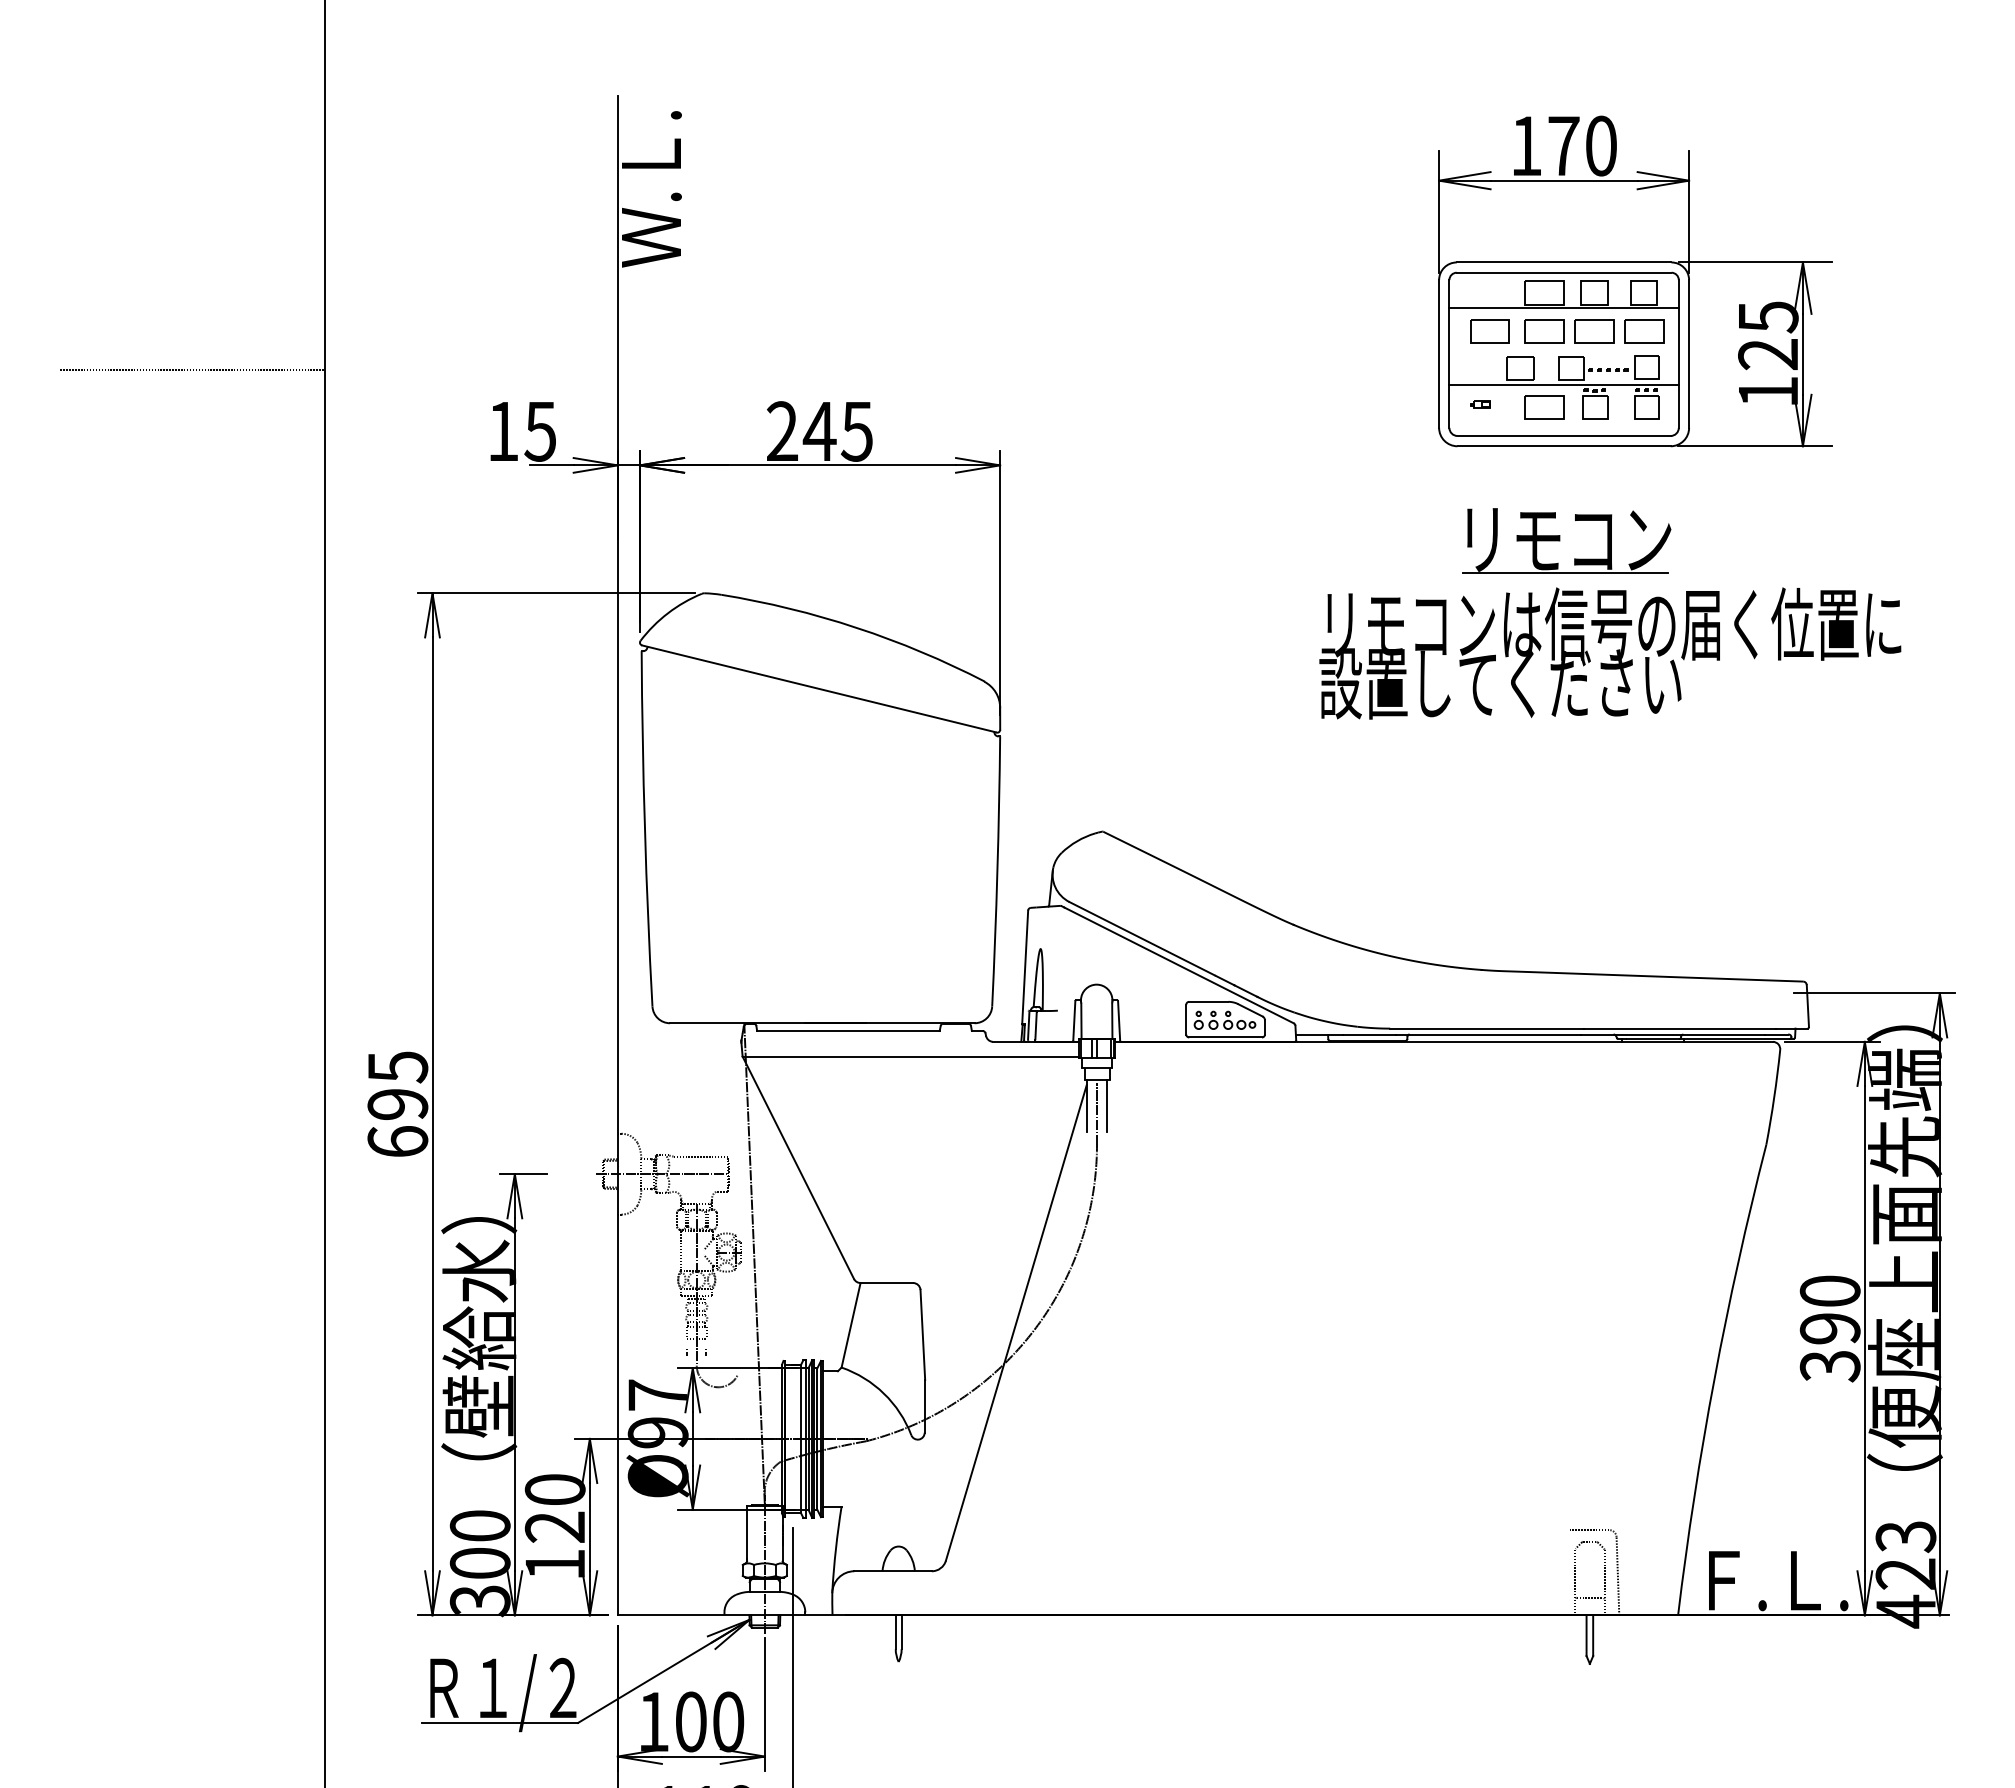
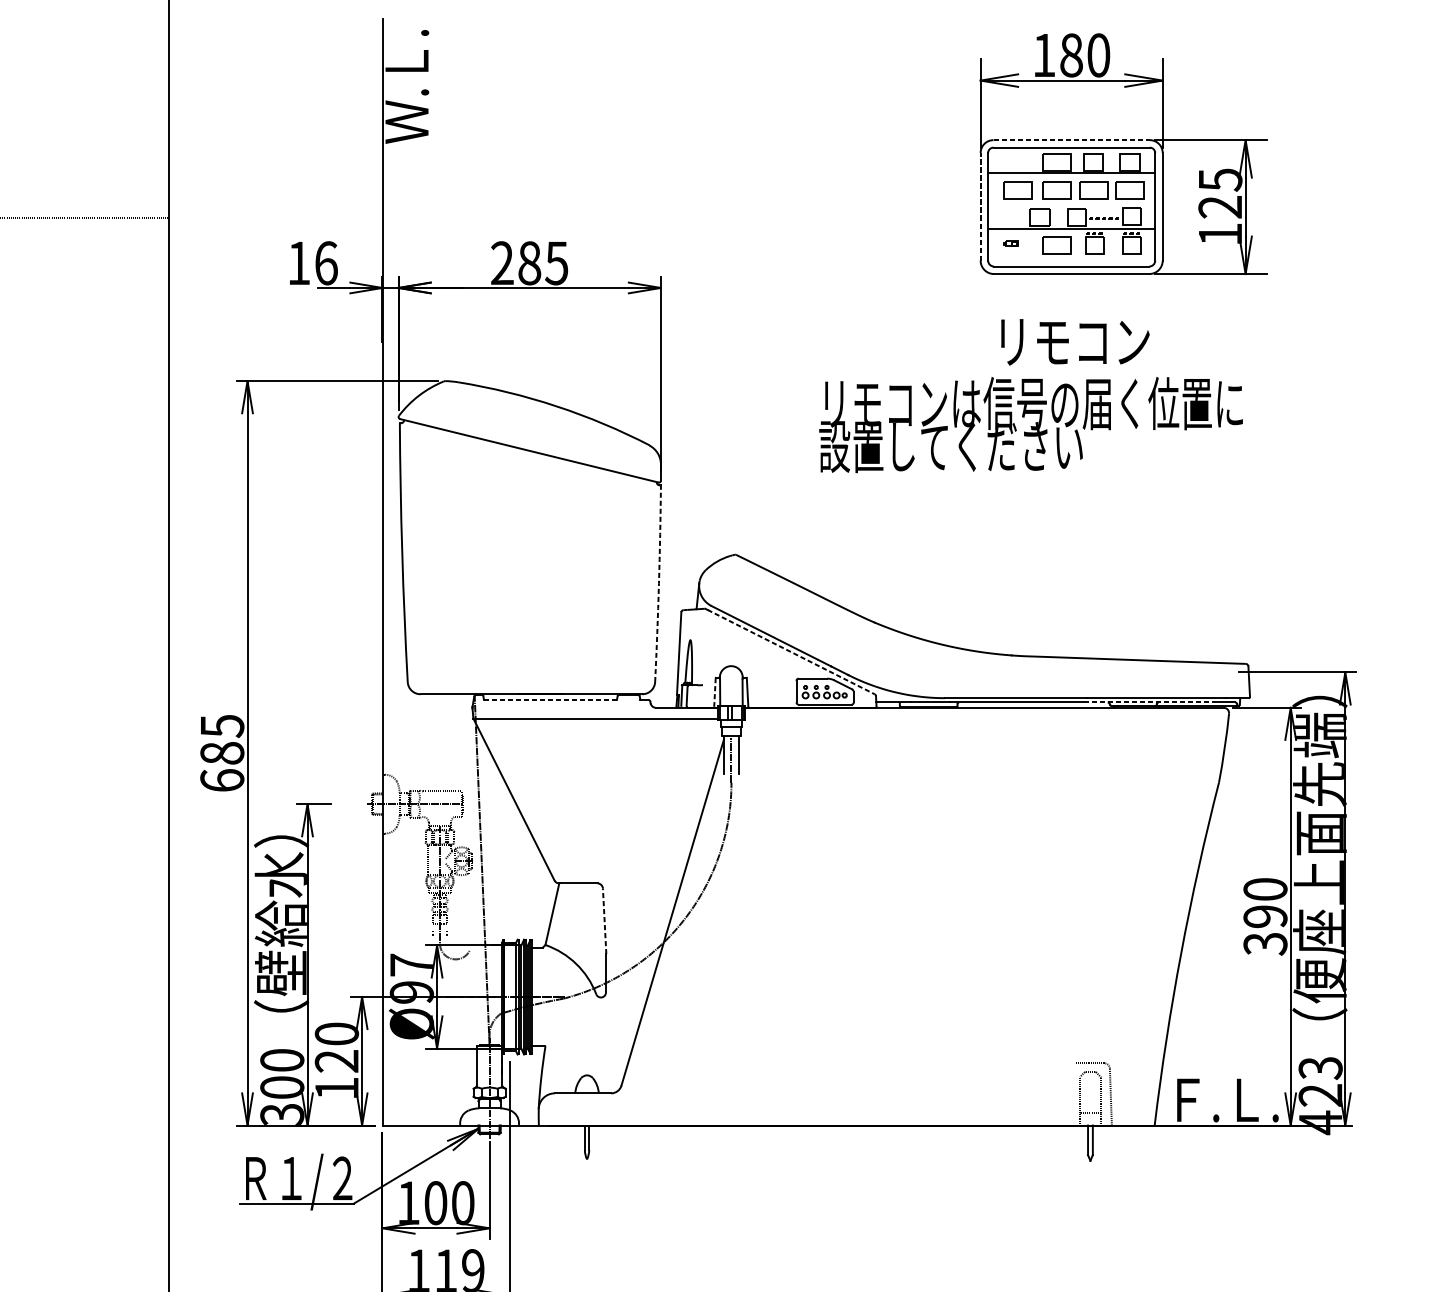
text: (1563, 145) -> (1071, 54), 170 -> 180
line: (1564, 262) -> (1071, 140), solid -> dashed
line: (1439, 353) -> (980, 206), solid -> dashed
text: (540, 431) -> (326, 263), 15 -> 16
text: (819, 431) -> (529, 263), 245 -> 285
line: (1564, 572) -> (1071, 365), removed
text: (1610, 653) -> (1031, 424), moved
arc: (997, 871) -> (659, 583), solid -> dashed
line: (1179, 965) -> (791, 652), solid -> dashed
line: (1074, 1020) -> (715, 692), solid -> dashed
line: (848, 1030) -> (550, 699), solid -> dashed
line: (1672, 1034) -> (1150, 702), solid -> dashed
text: (397, 1103) -> (222, 752), 695 -> 685
line: (922, 1334) -> (604, 920), solid -> dashed

